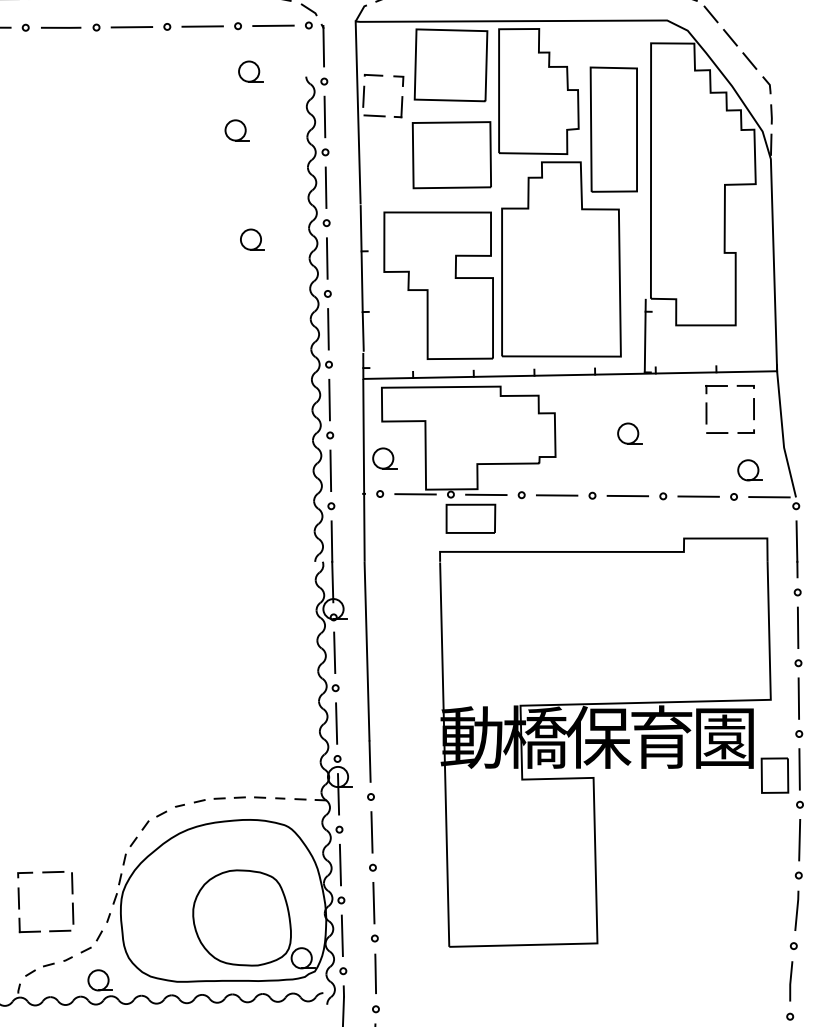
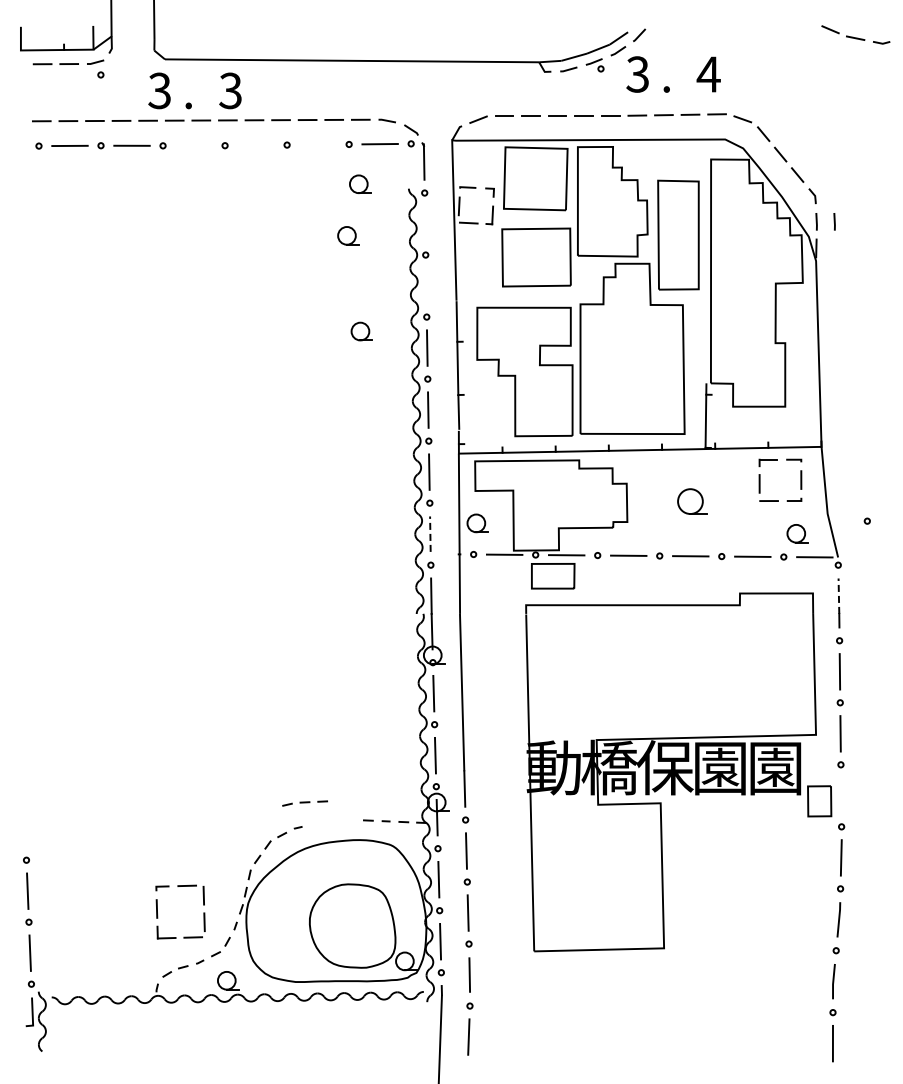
line: (201, 26) -> (317, 144), removed
line: (60, 27) -> (193, 145), removed
line: (131, 27) -> (255, 145), removed
line: (791, 114) -> (834, 221), added
line: (324, 116) -> (424, 223), removed
line: (325, 187) -> (425, 285), removed
part: (629, 433) -> (692, 501), size x1.4
line: (330, 471) -> (430, 534), solid -> dashed
line: (796, 541) -> (838, 596), solid -> dashed
text: (661, 737) -> (720, 767), 育 -> 園
line: (799, 769) -> (841, 795), removed
part: (219, 799) -> (304, 803), moved

